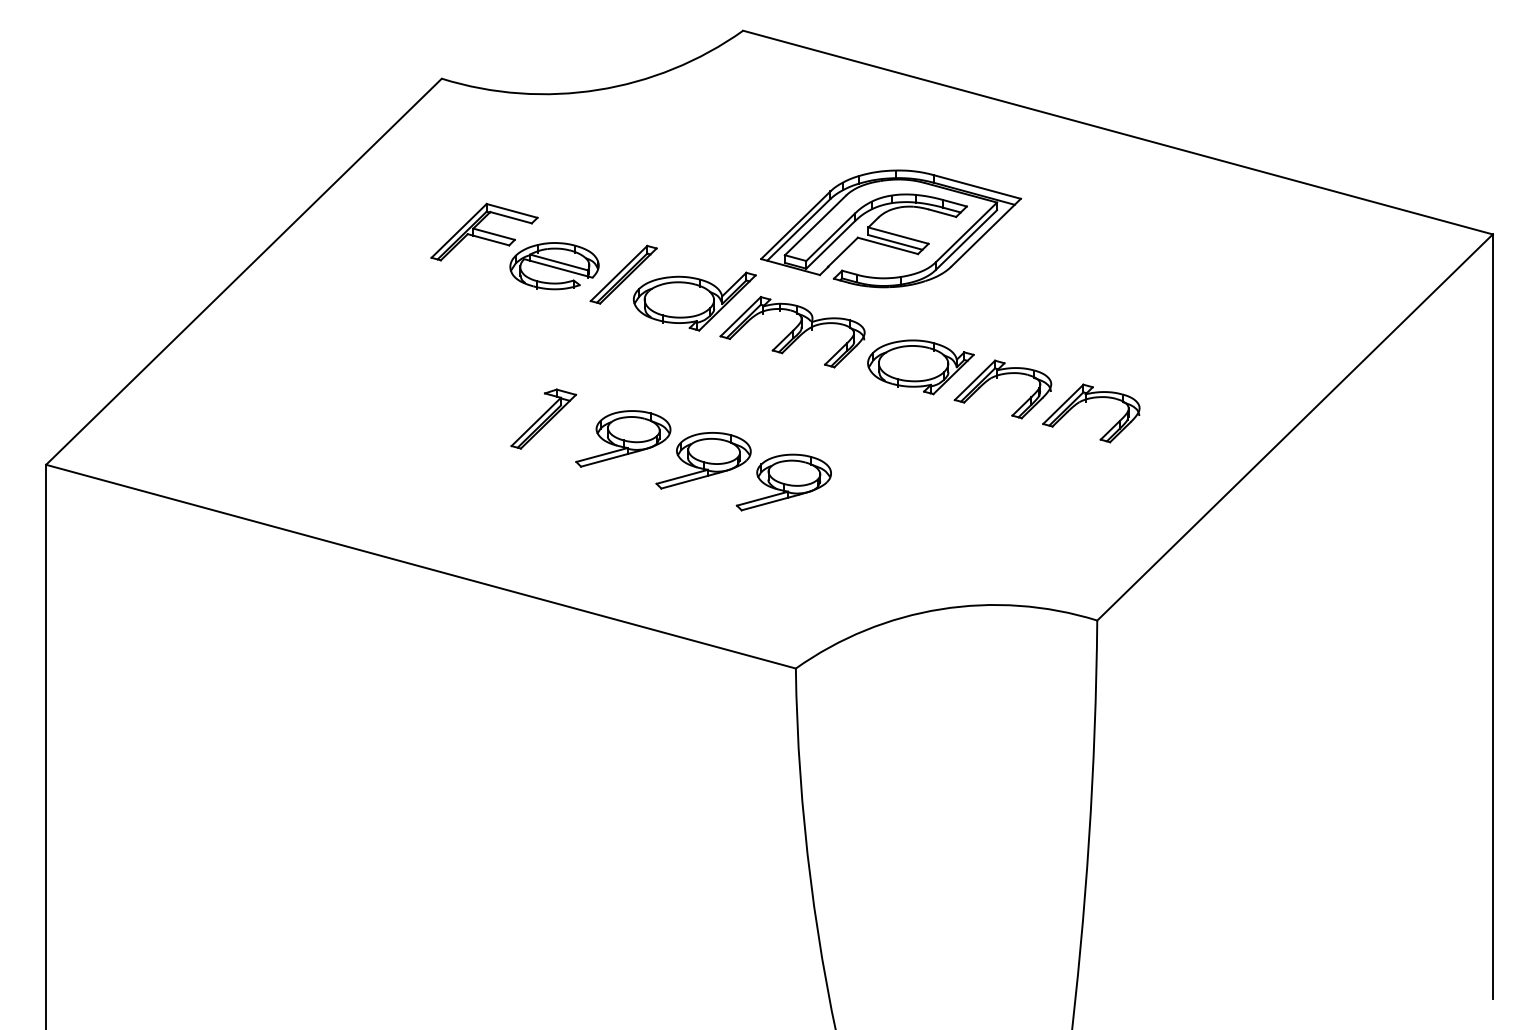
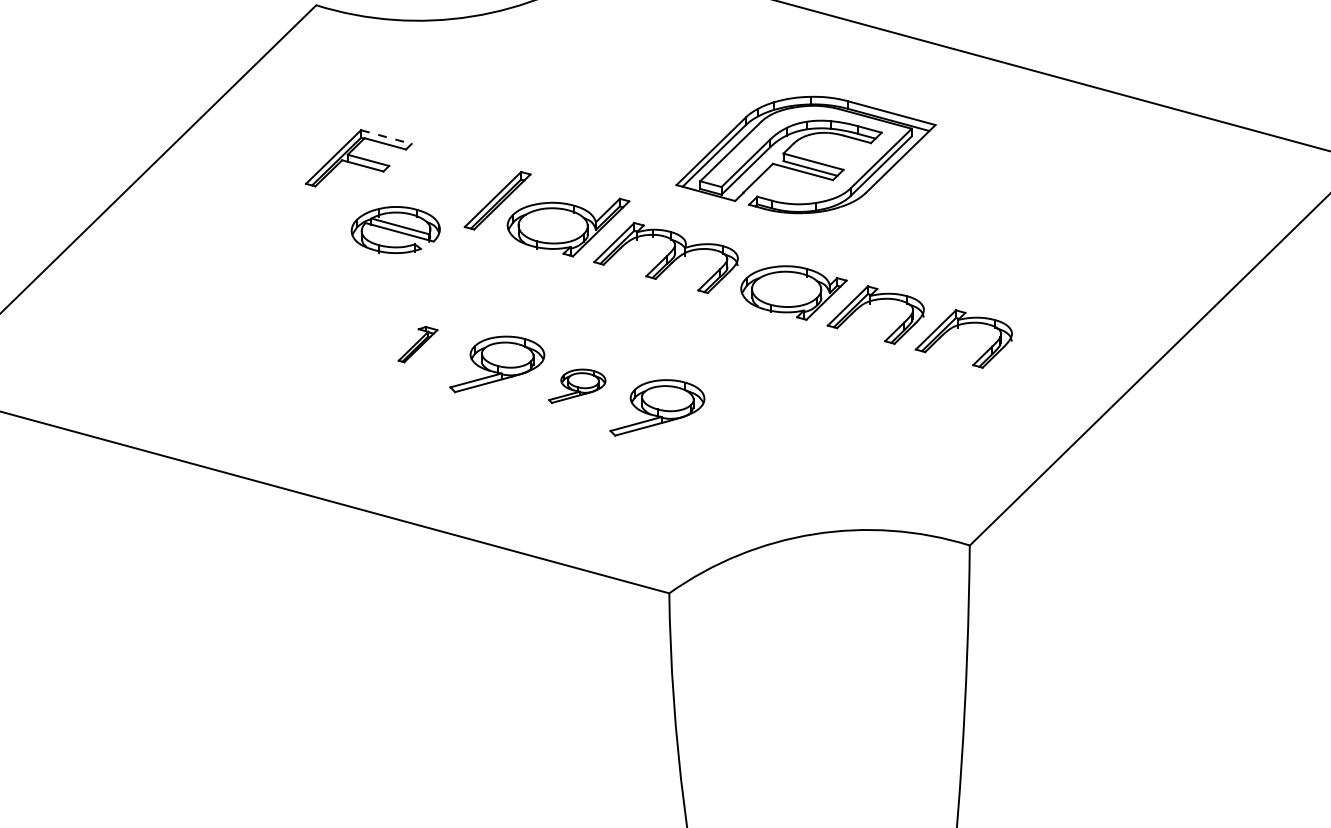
line: (512, 211) -> (386, 137), solid -> dashed
part: (890, 228) -> (805, 154), moved
part: (554, 266) -> (395, 230), moved
part: (543, 418) -> (417, 344), size x0.6
part: (703, 460) -> (577, 385), size x0.6

